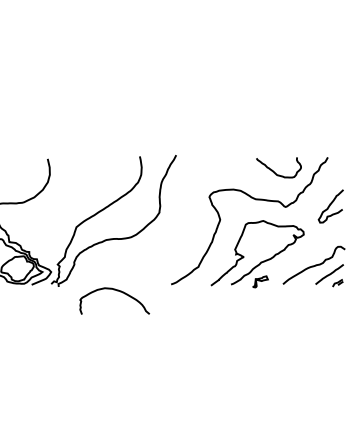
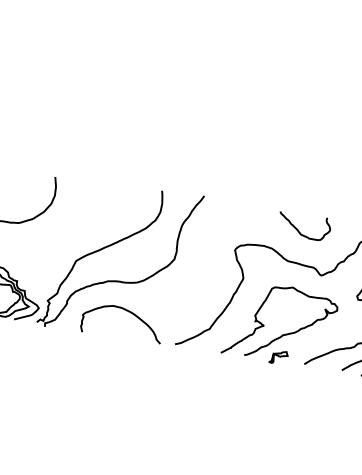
curve: (274, 171) -> (298, 229), moved
curve: (117, 291) -> (127, 311), moved

